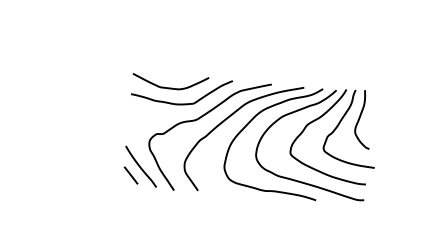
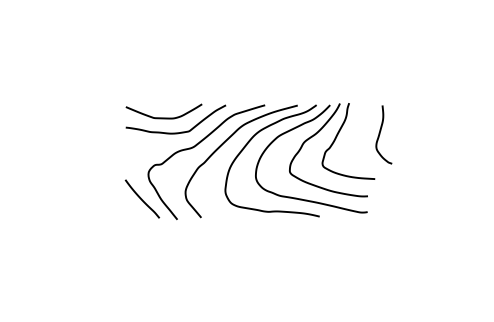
curve: (360, 118) -> (380, 134), moved
line: (131, 175) -> (133, 208), removed

